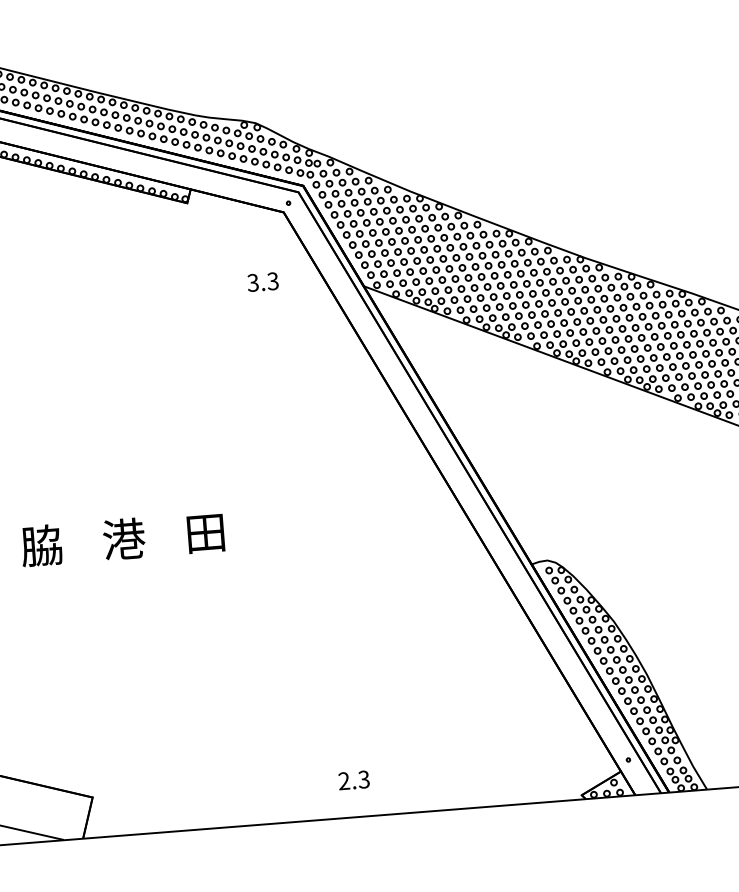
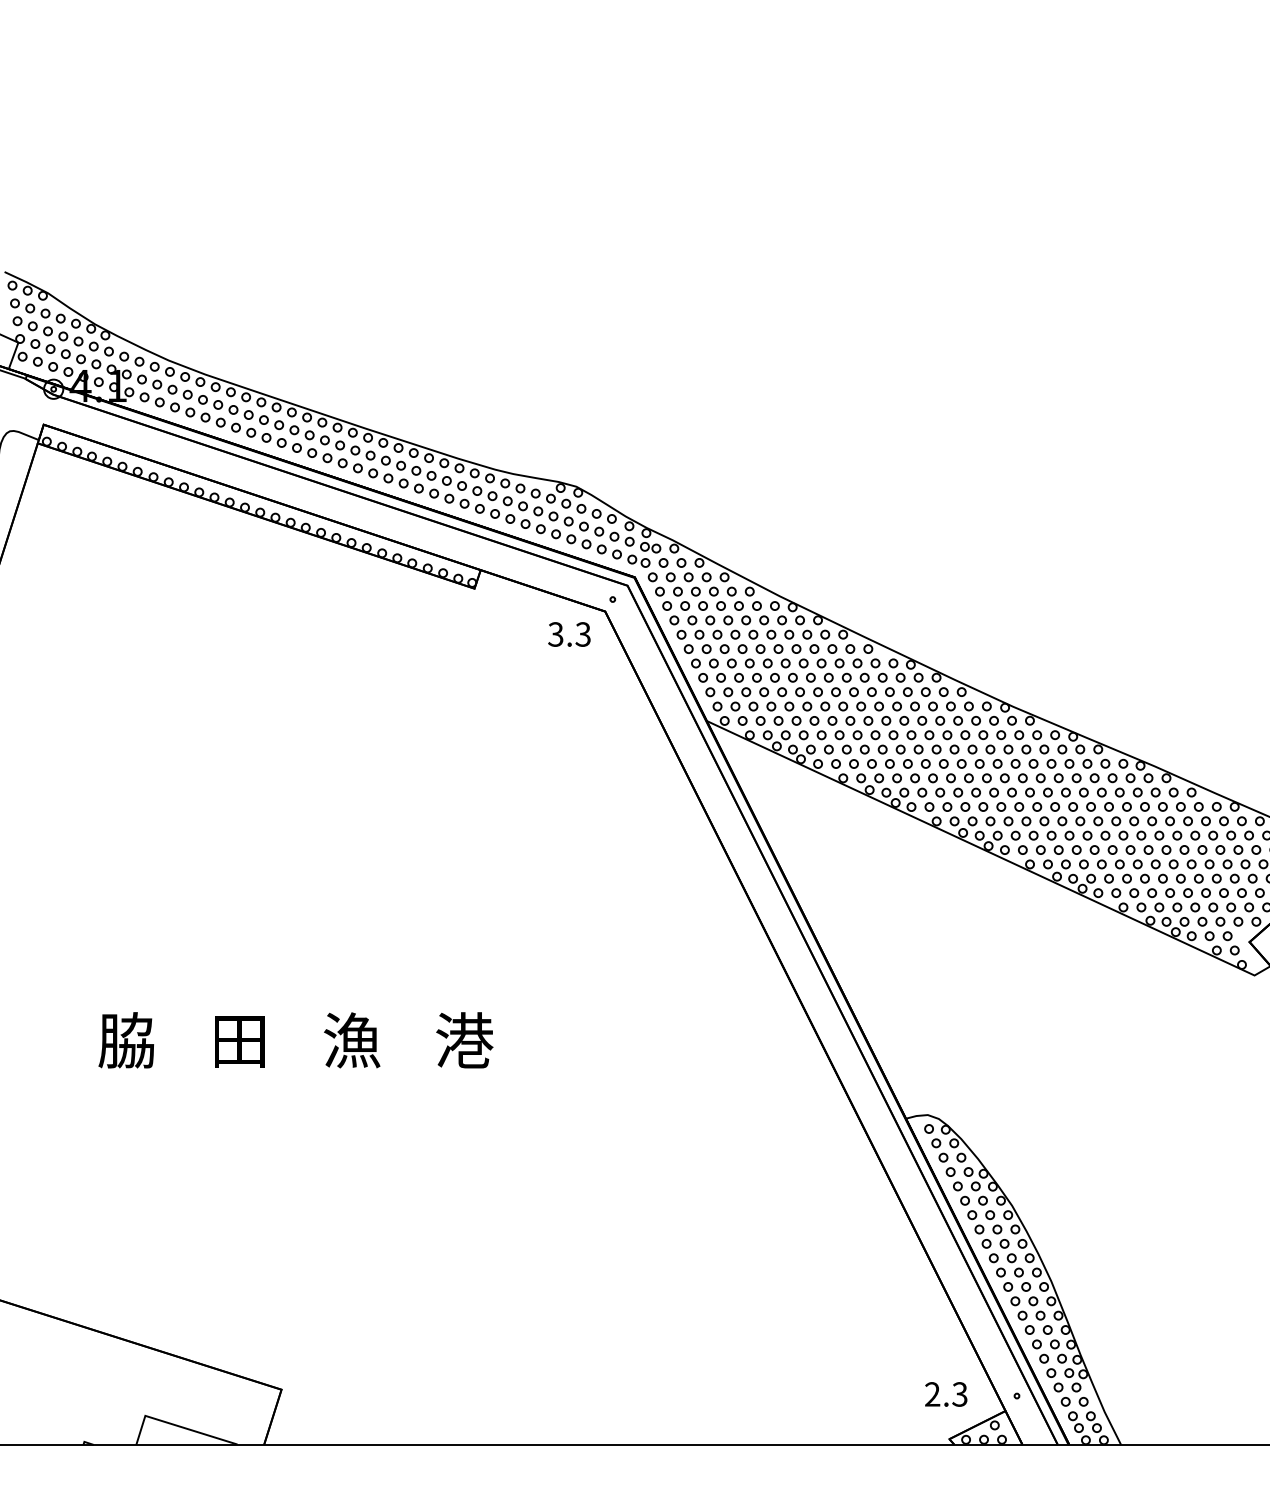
text: (263, 282) -> (569, 634), moved
text: (205, 532) -> (464, 1040), 田 -> 港
text: (124, 539) -> (352, 1040), 港 -> 漁
text: (41, 545) -> (238, 1040), 脇 -> 田
text: (354, 780) -> (946, 1394), moved

